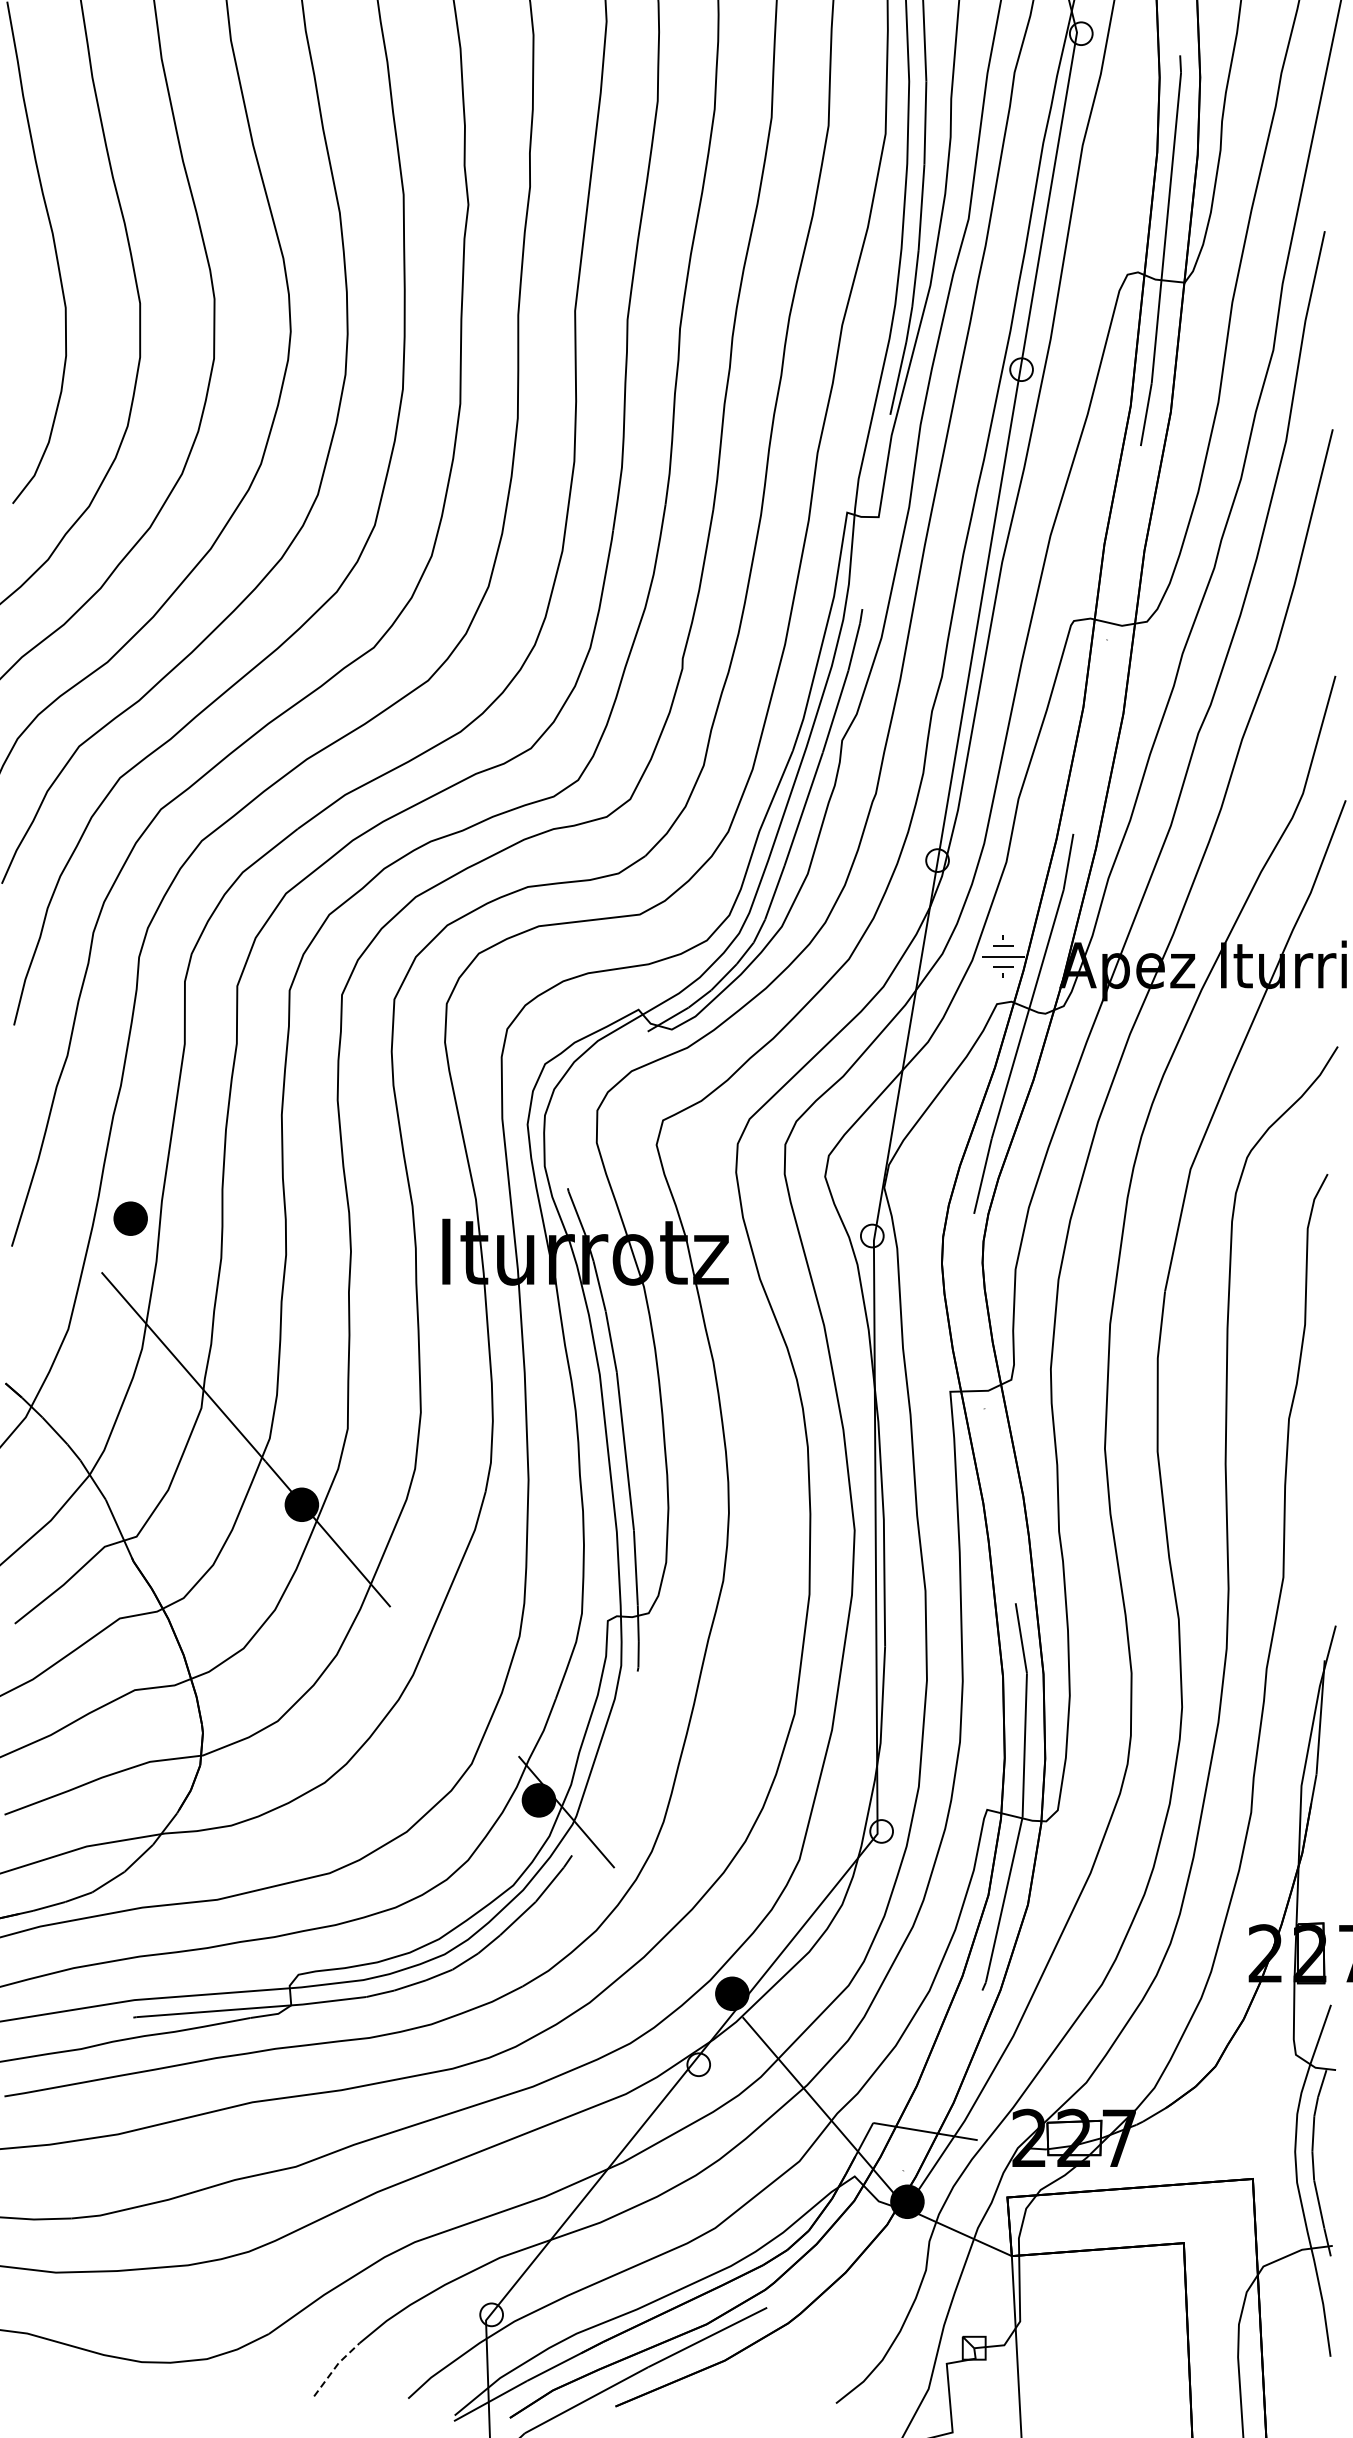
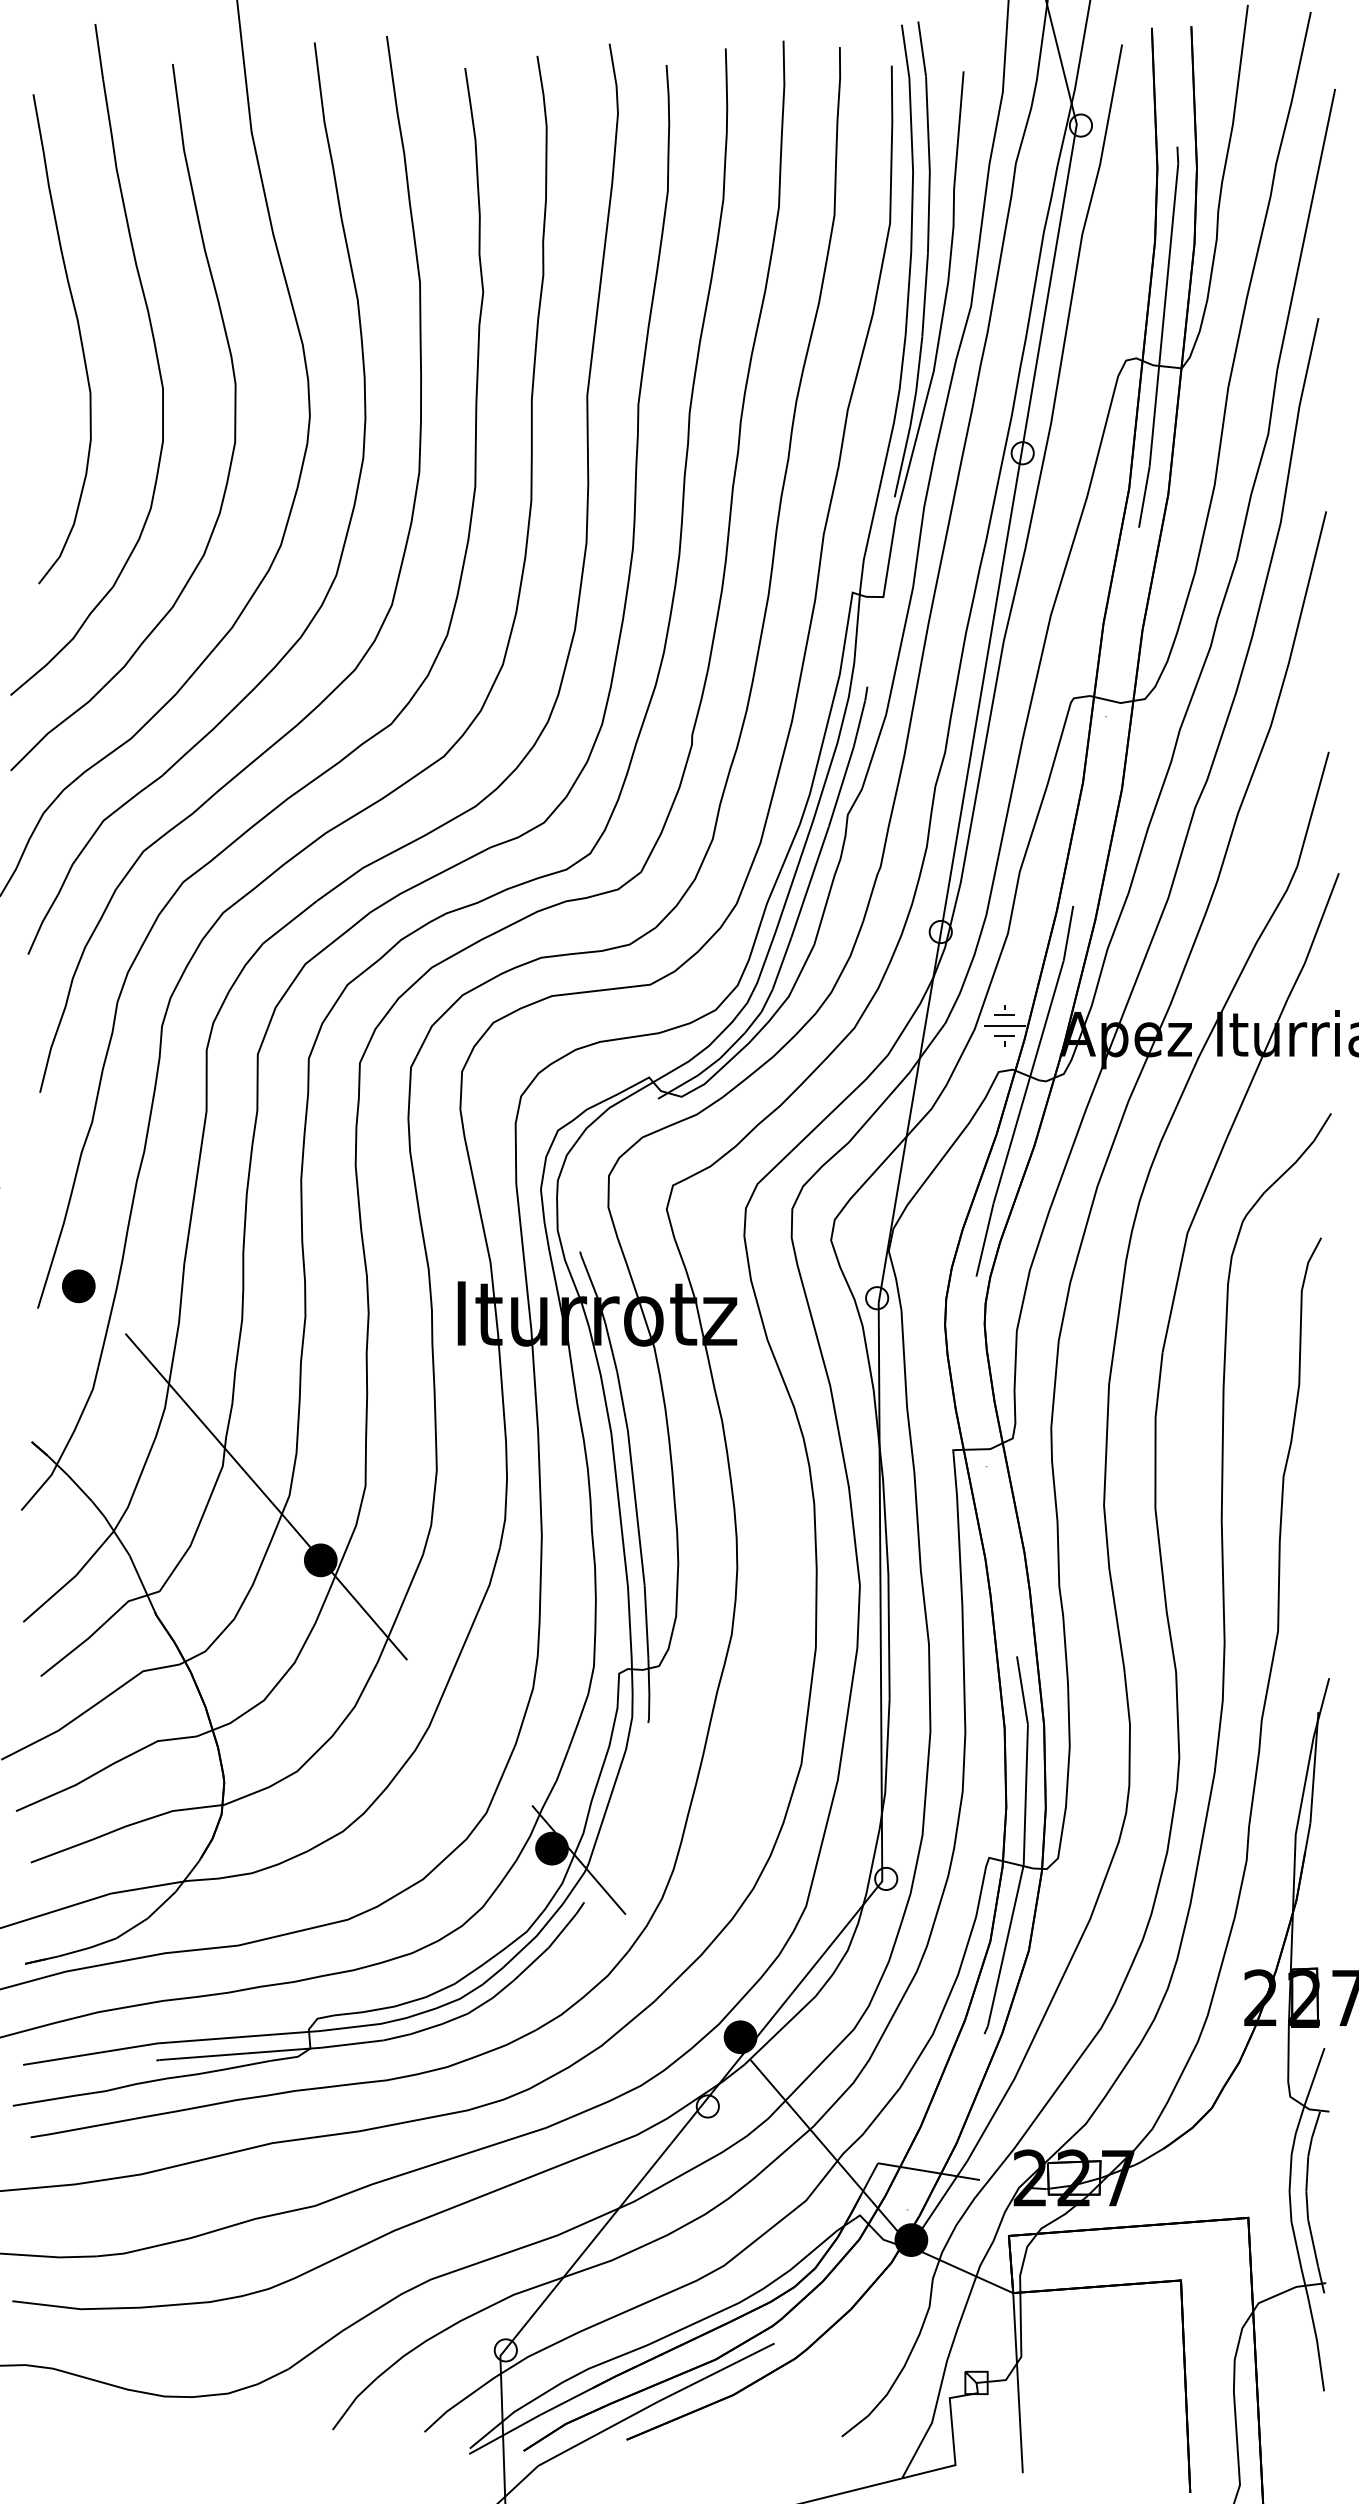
part: (130, 1218) -> (78, 1286), moved
line: (335, 2368) -> (353, 2402), dashed -> solid

